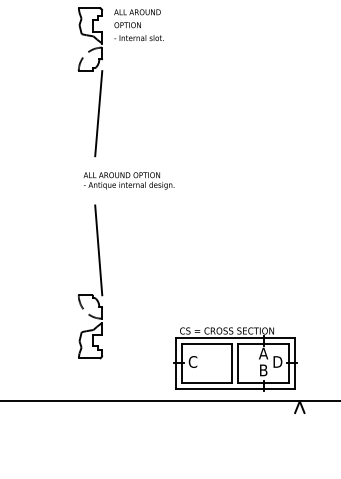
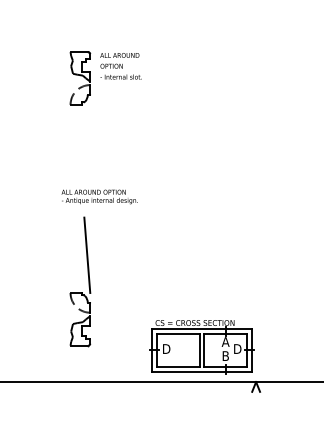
line: (98, 113) -> (87, 140), removed
text: (128, 180) -> (99, 196), moved
text: (193, 362) -> (166, 349), C -> D

